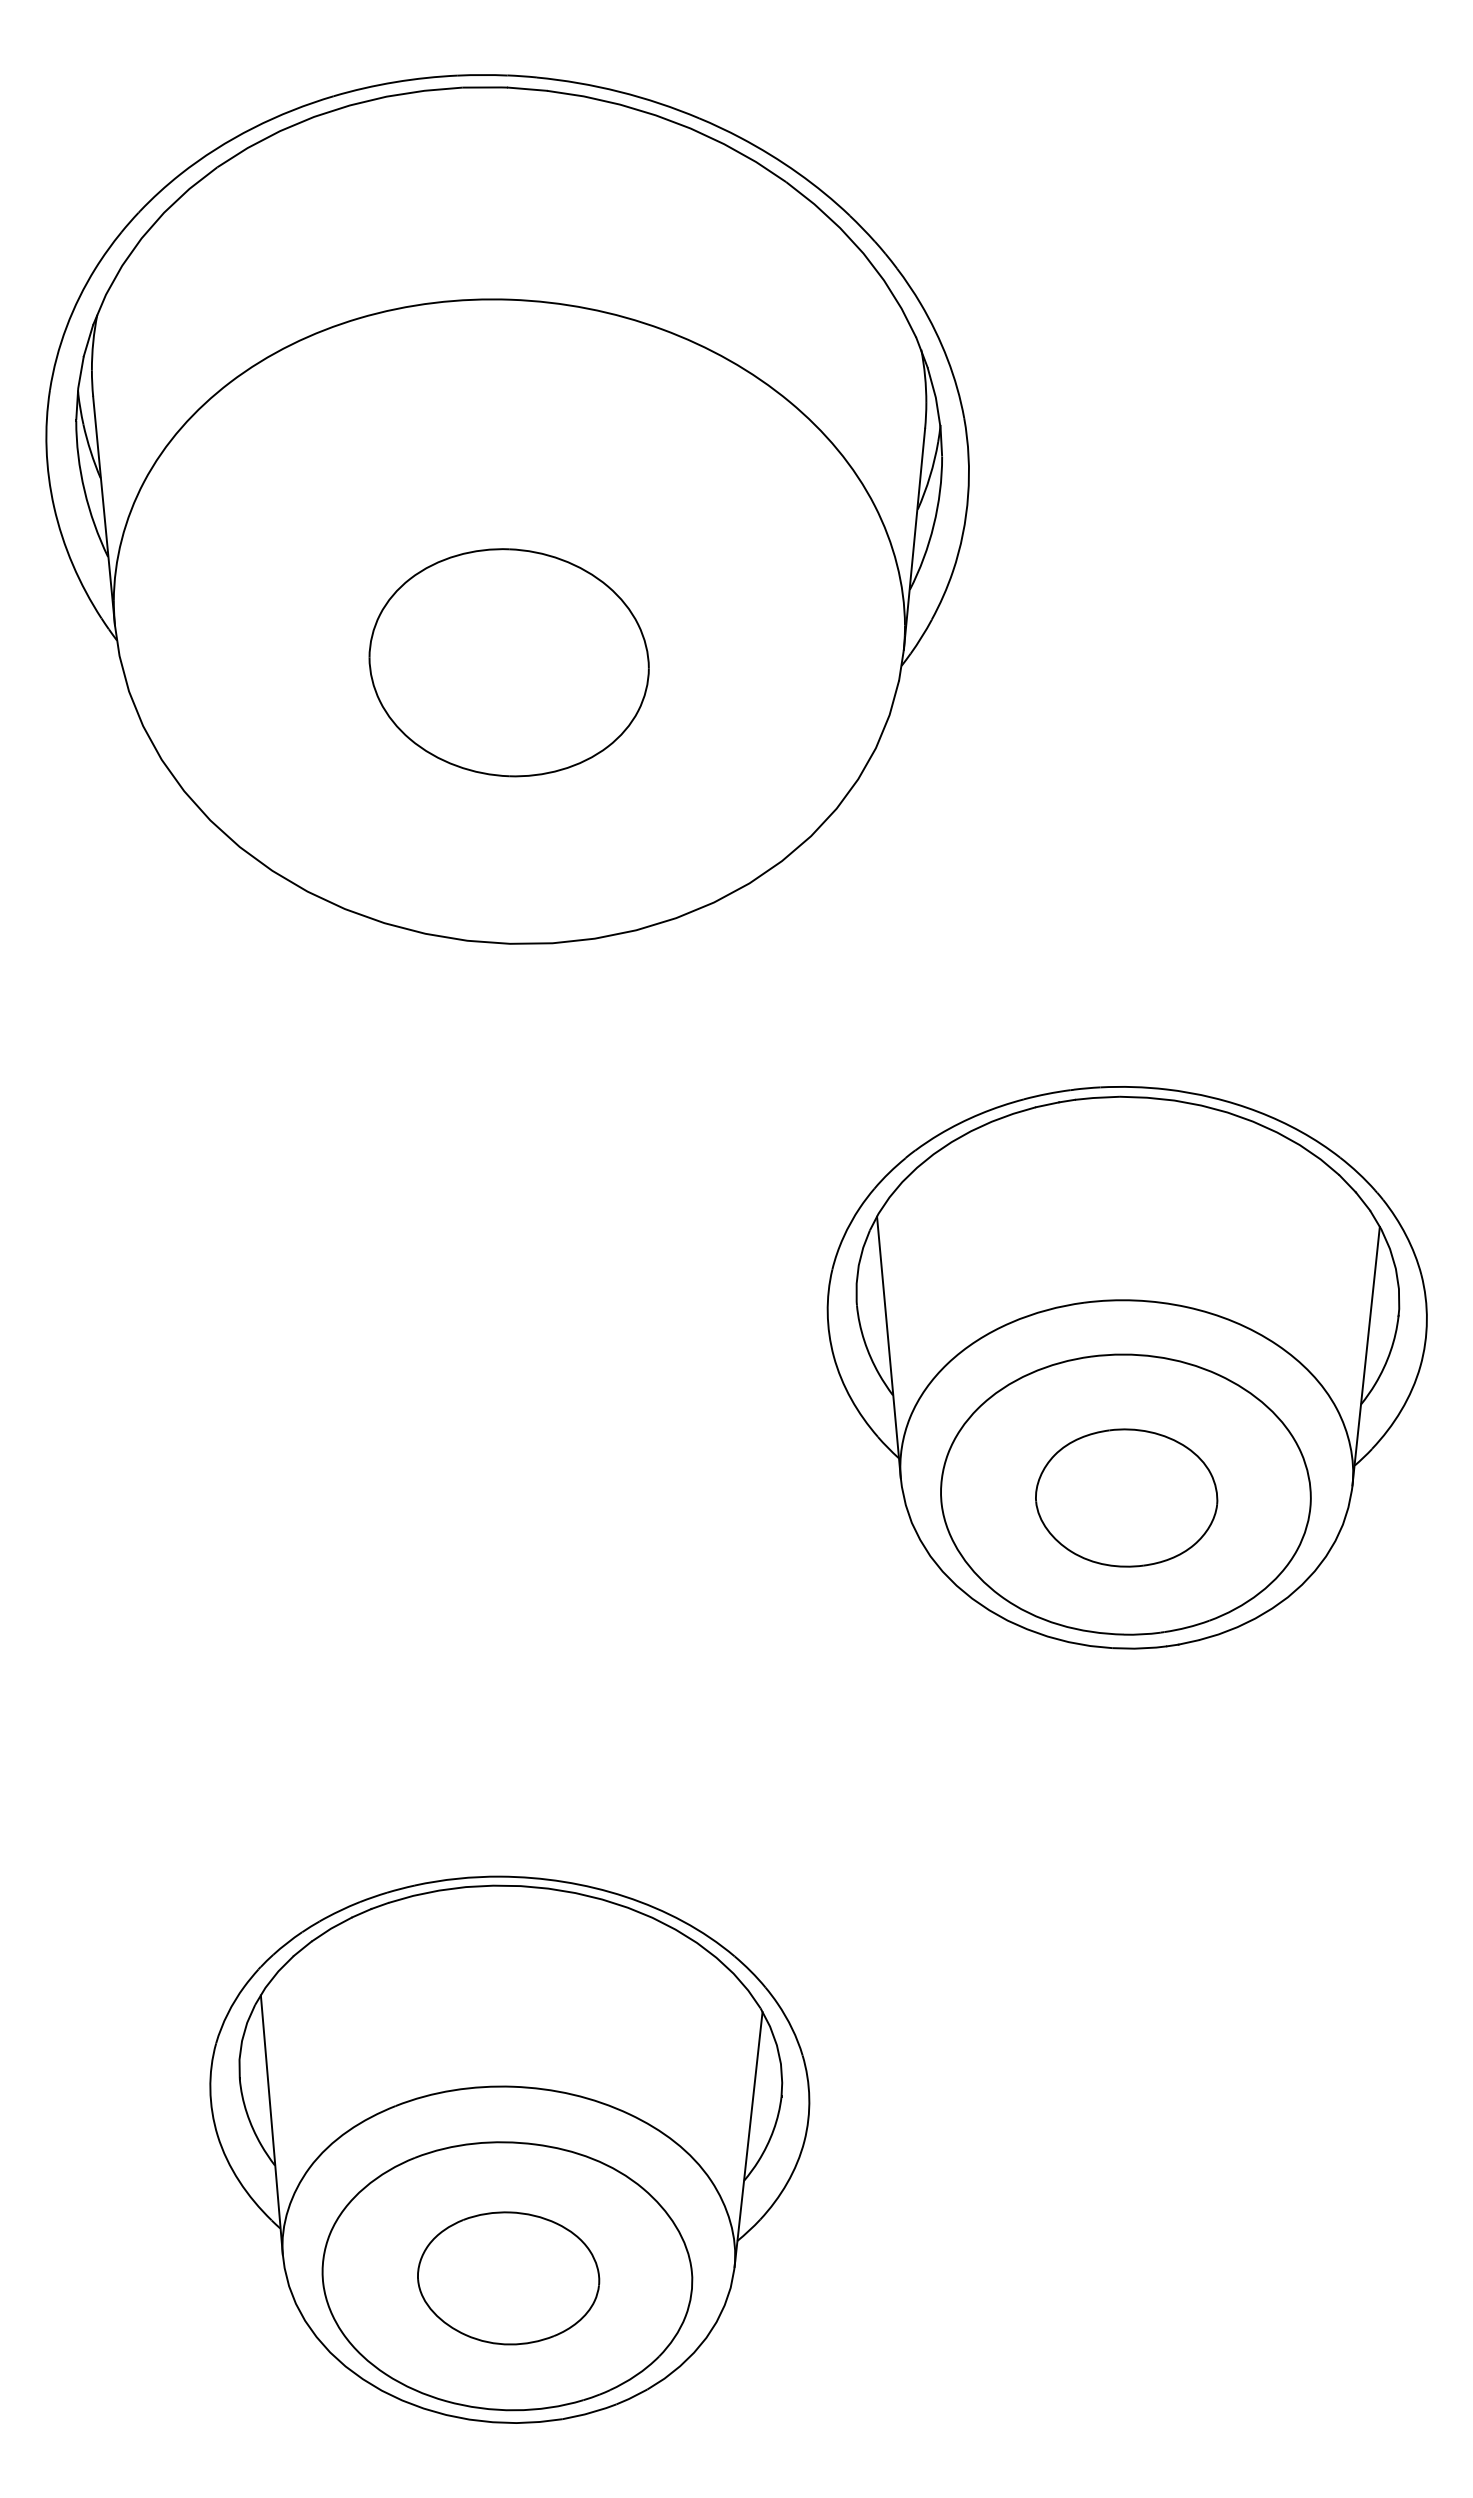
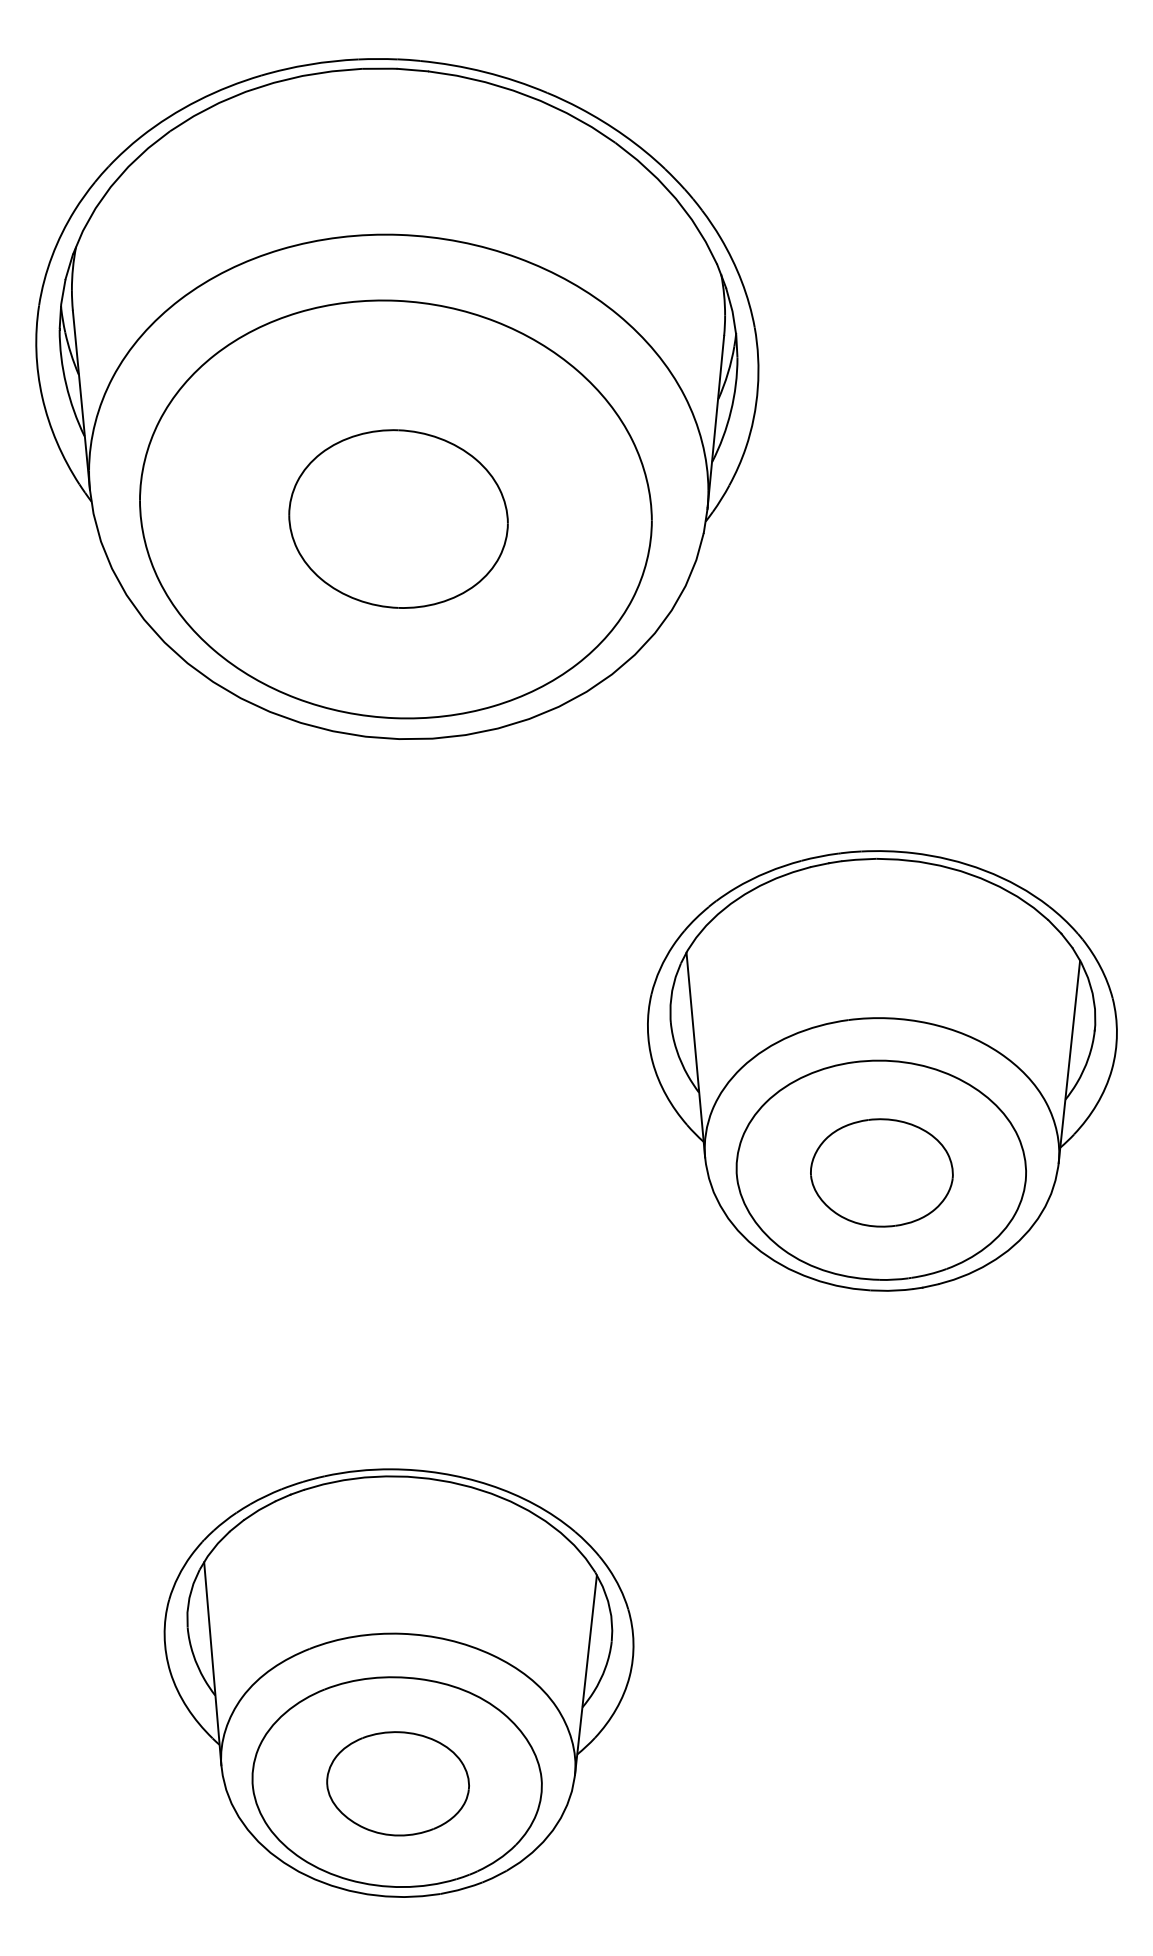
part: (505, 650) -> (395, 509), added

